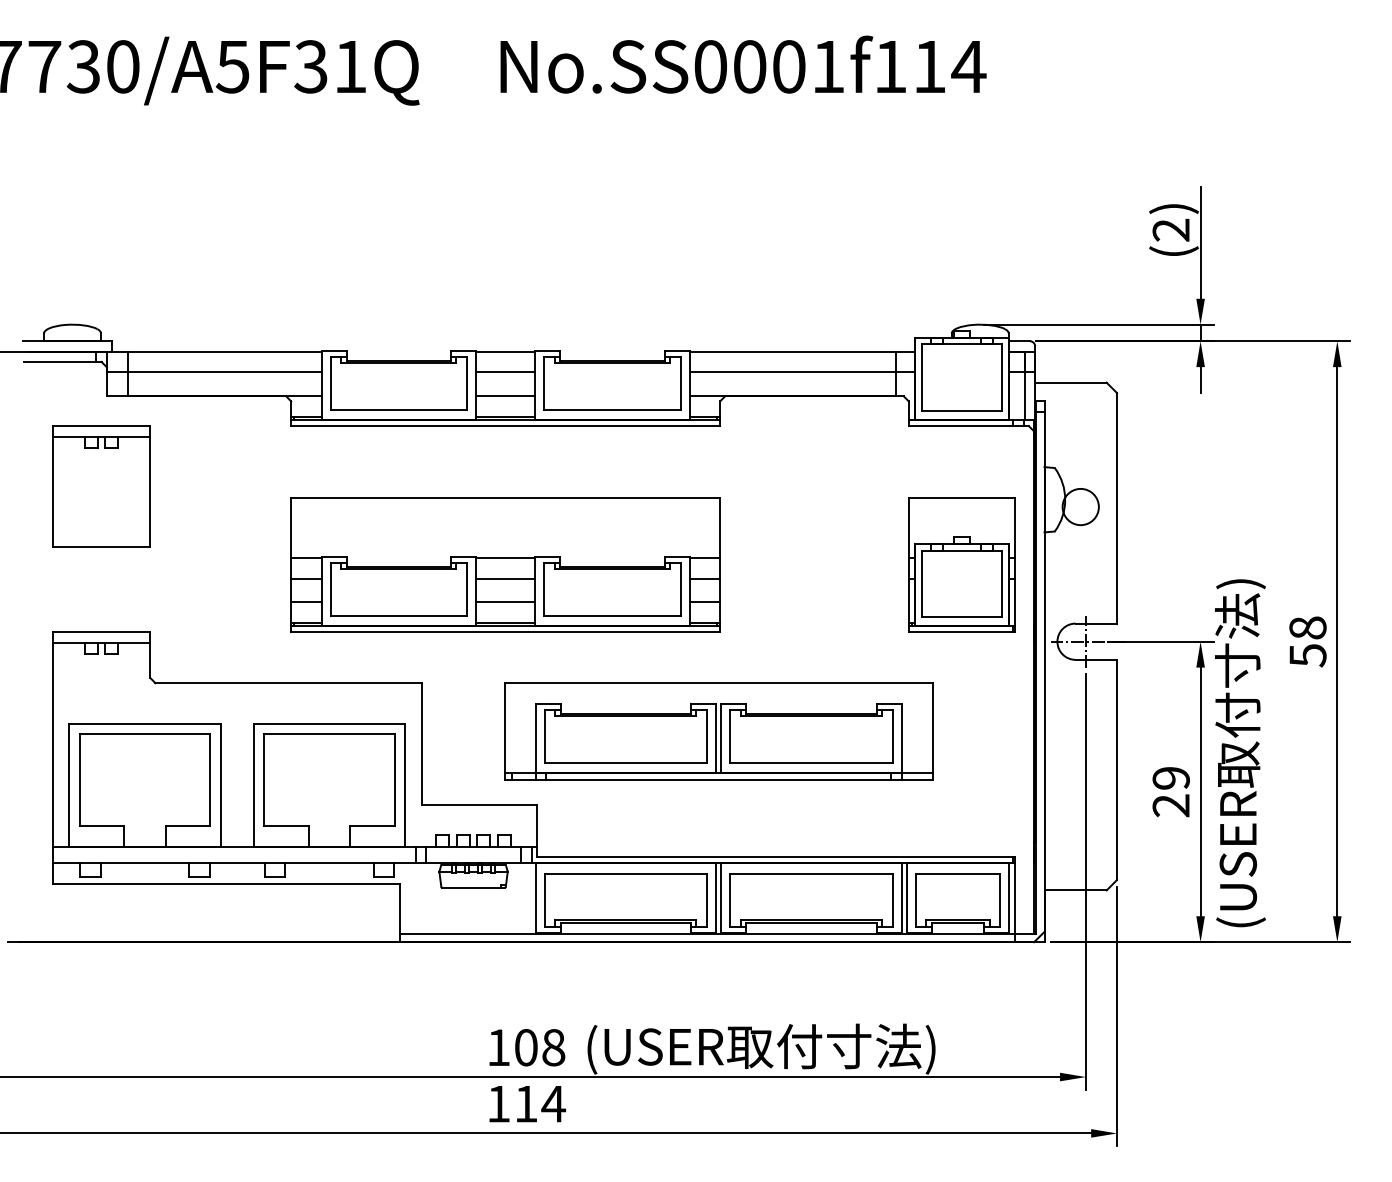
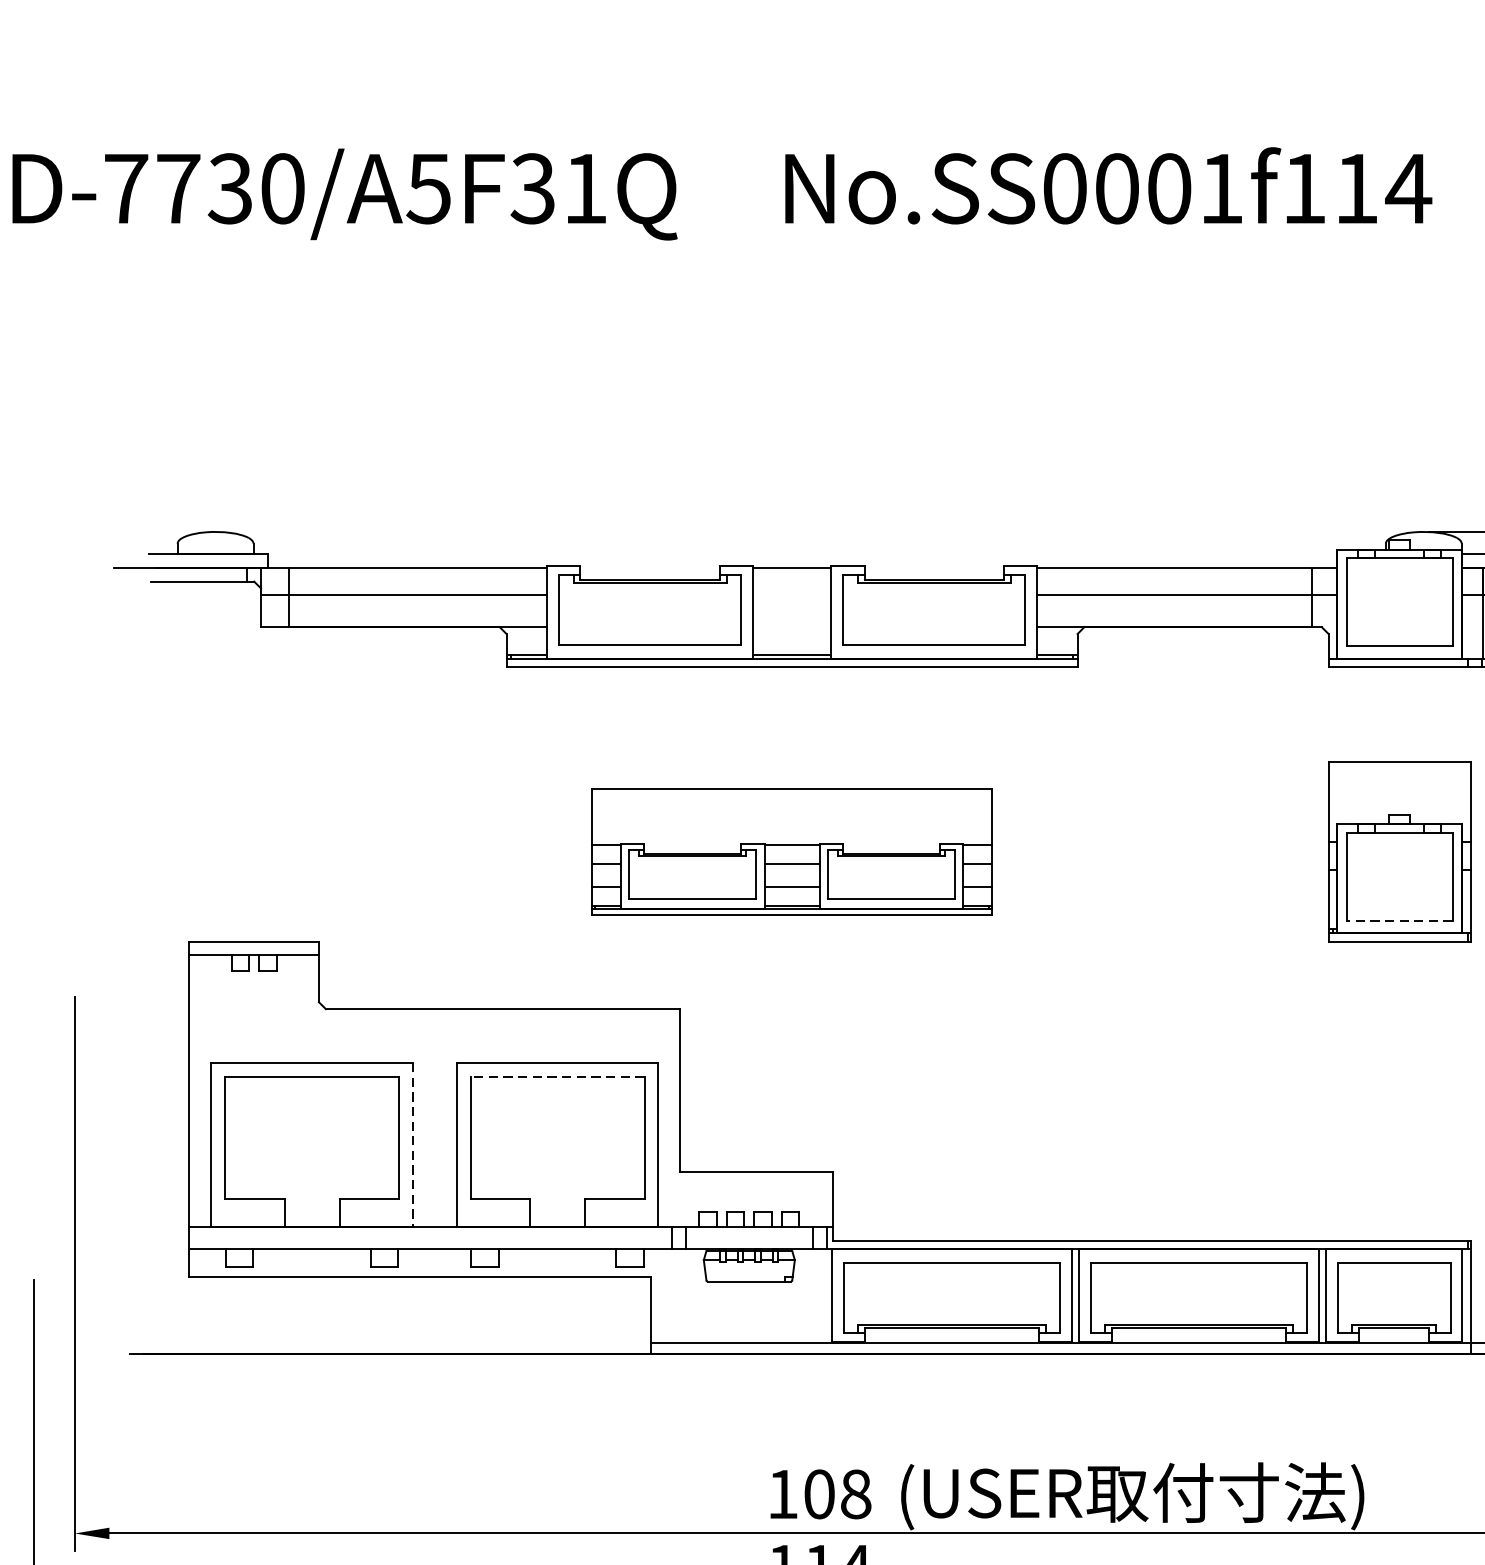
line: (505, 372) -> (791, 595), removed
line: (505, 396) -> (791, 627), removed
part: (101, 486) -> (254, 747), removed
part: (505, 564) -> (791, 851), size x0.7
line: (962, 616) -> (1400, 920), solid -> dashed
part: (718, 731) -> (1075, 1073), removed
line: (329, 733) -> (557, 1076), solid -> dashed
line: (220, 785) -> (412, 1145), solid -> dashed

